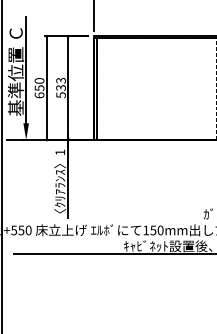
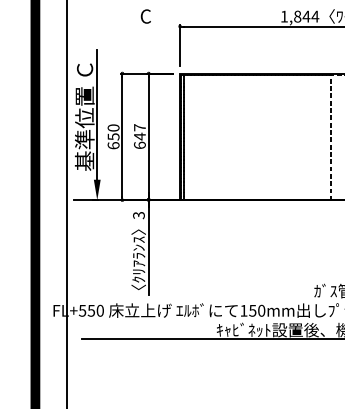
text: (60, 87) -> (139, 136), 533 -> 647
text: (59, 152) -> (138, 215), 1 -> 3

